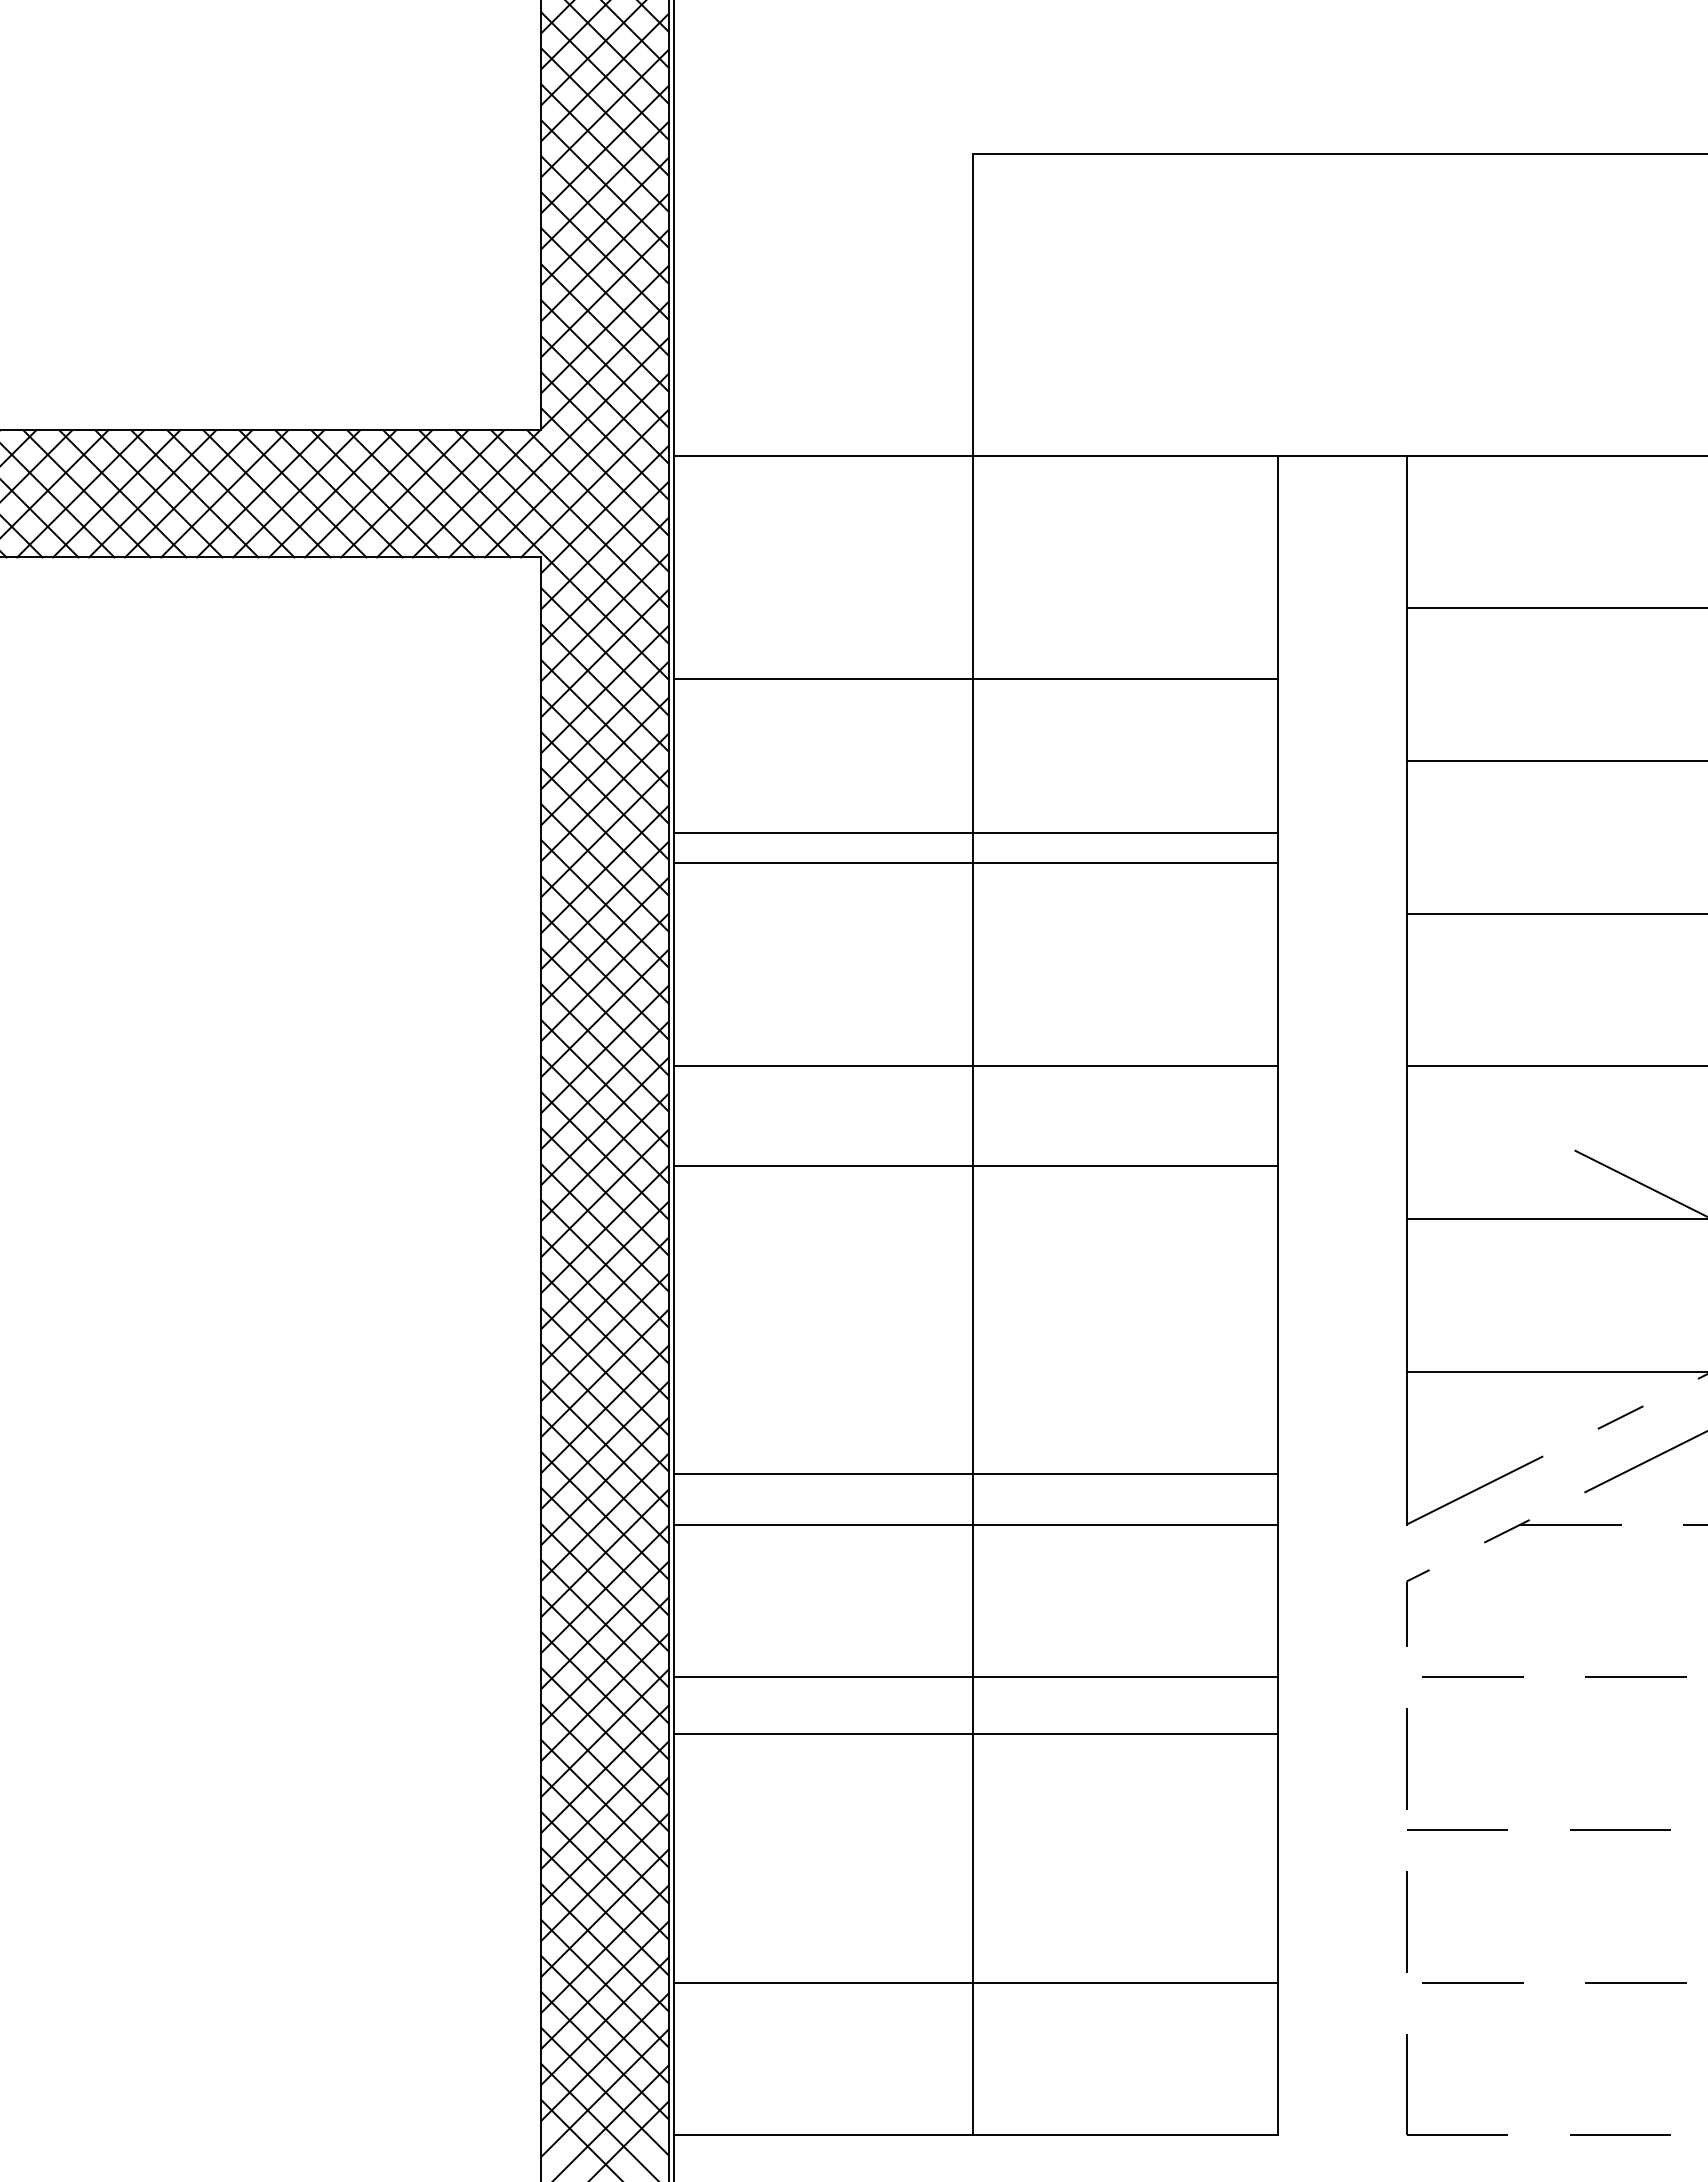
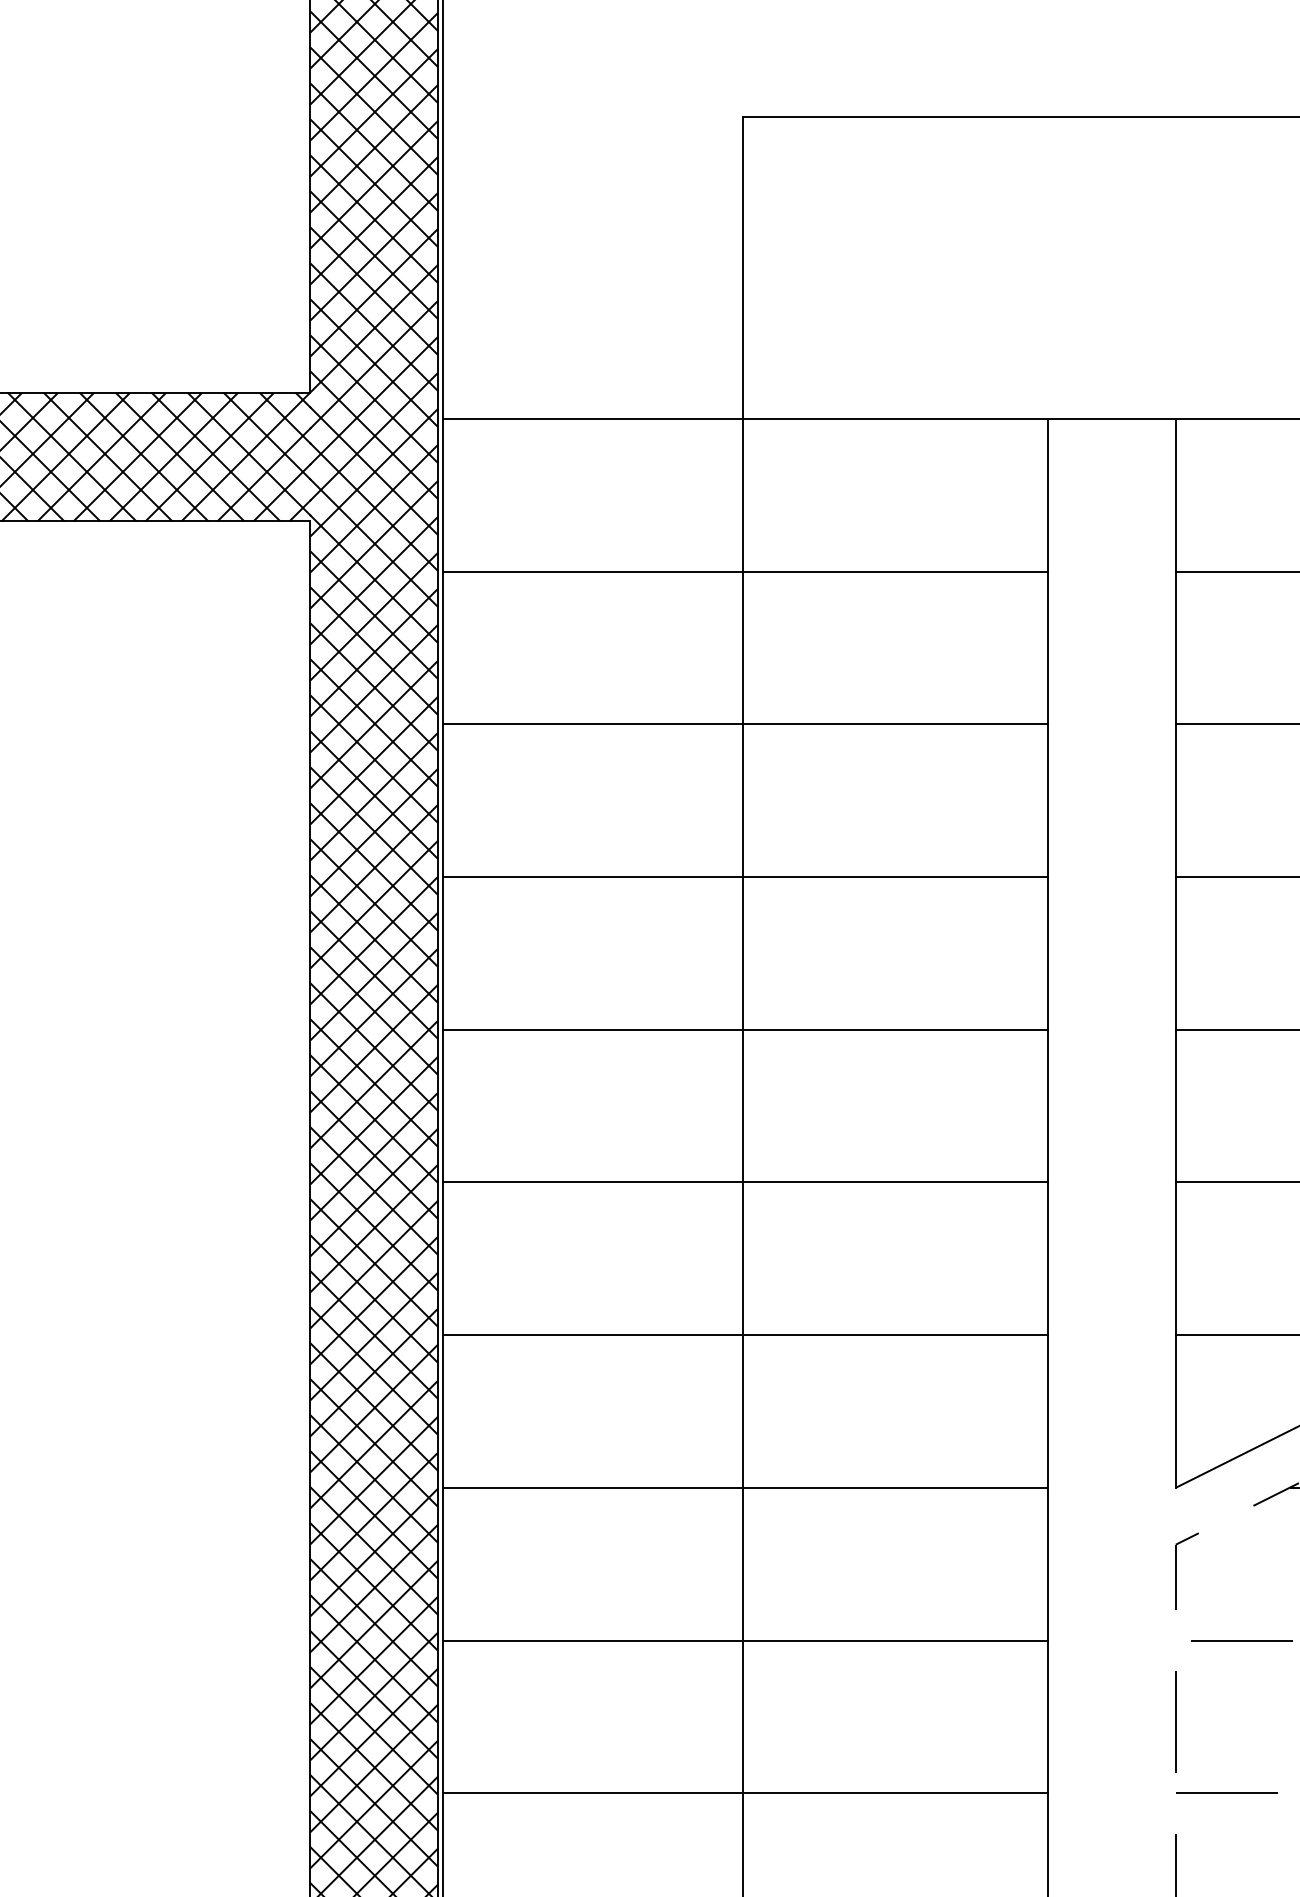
line: (975, 679) -> (744, 571), moved
line: (975, 832) -> (744, 876), moved
line: (975, 863) -> (744, 724), moved
line: (975, 1166) -> (744, 1182), moved
line: (975, 1473) -> (744, 1334), moved
line: (975, 1734) -> (744, 1793), moved

